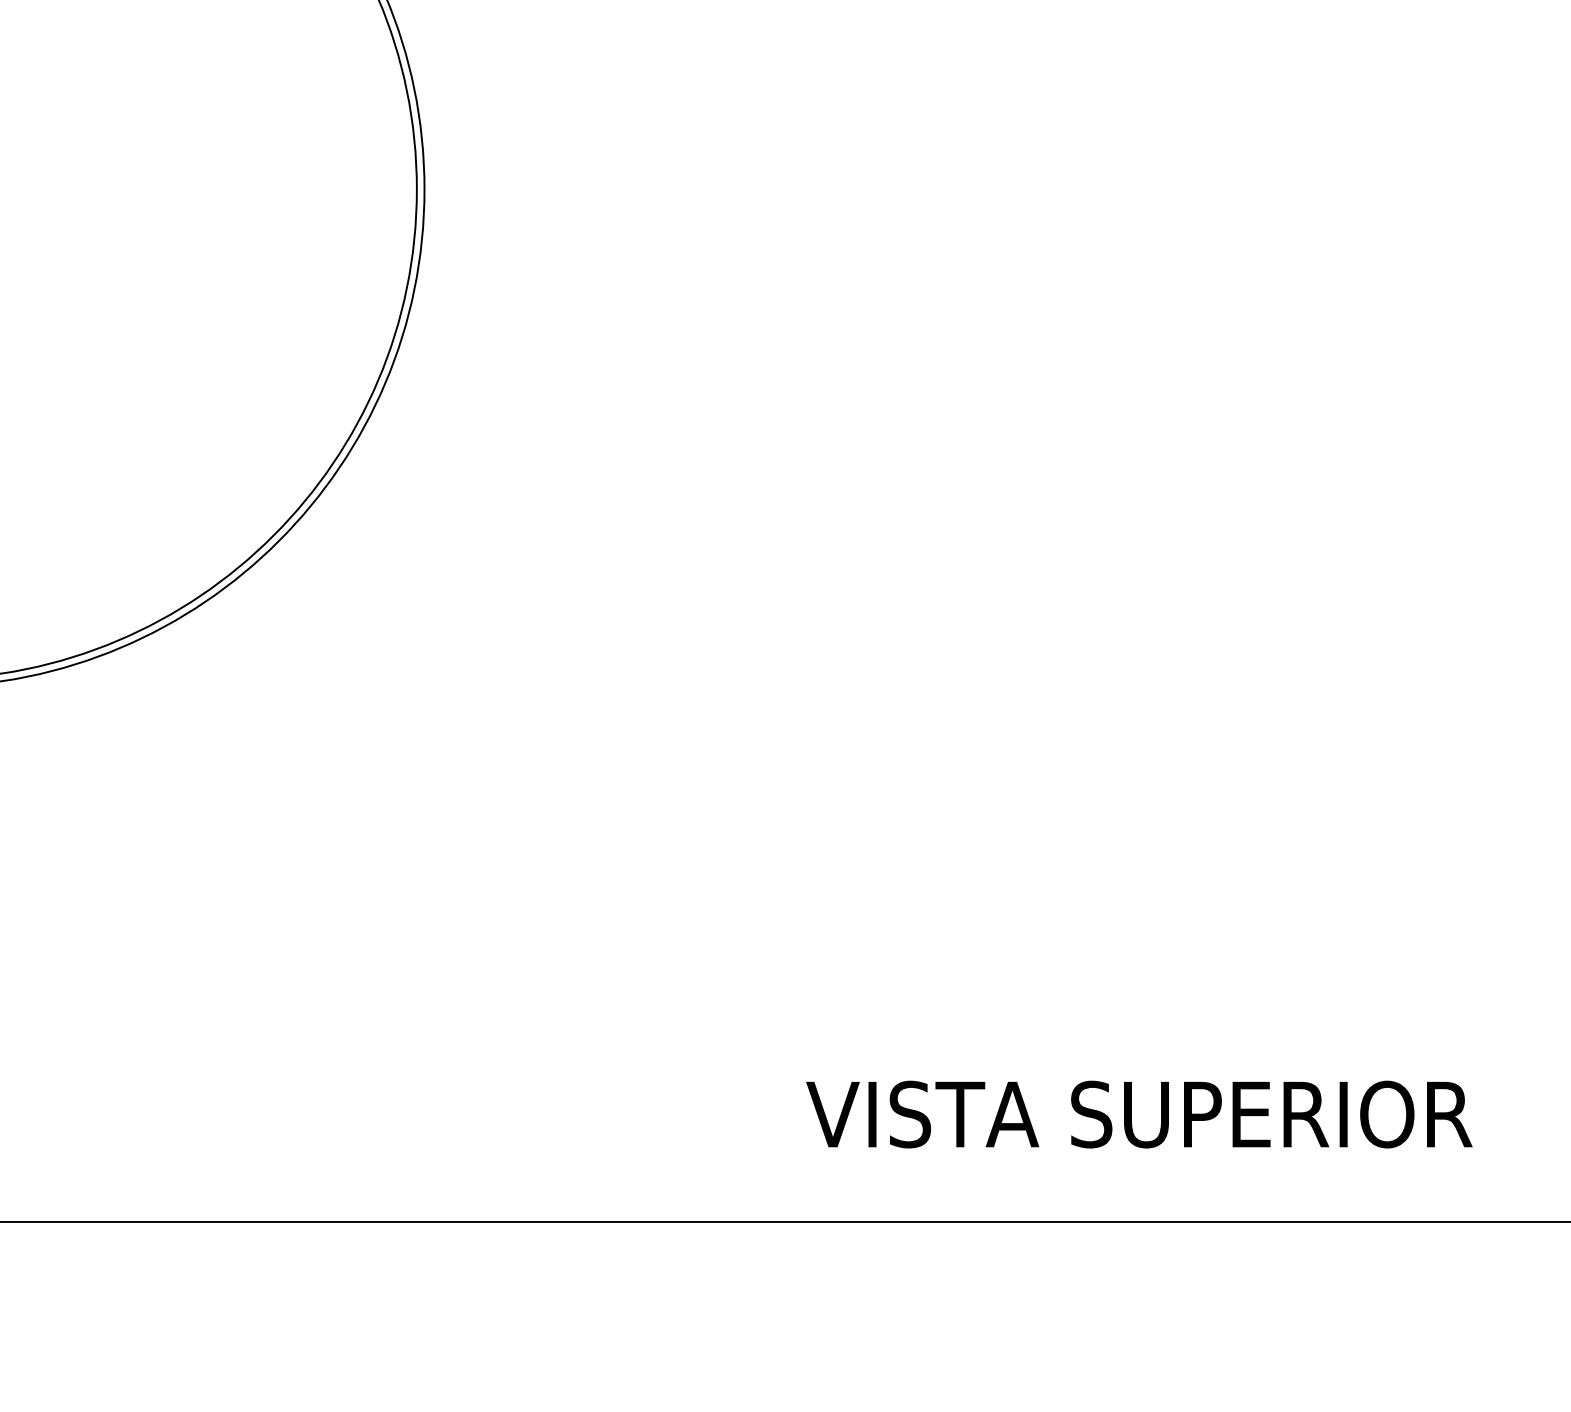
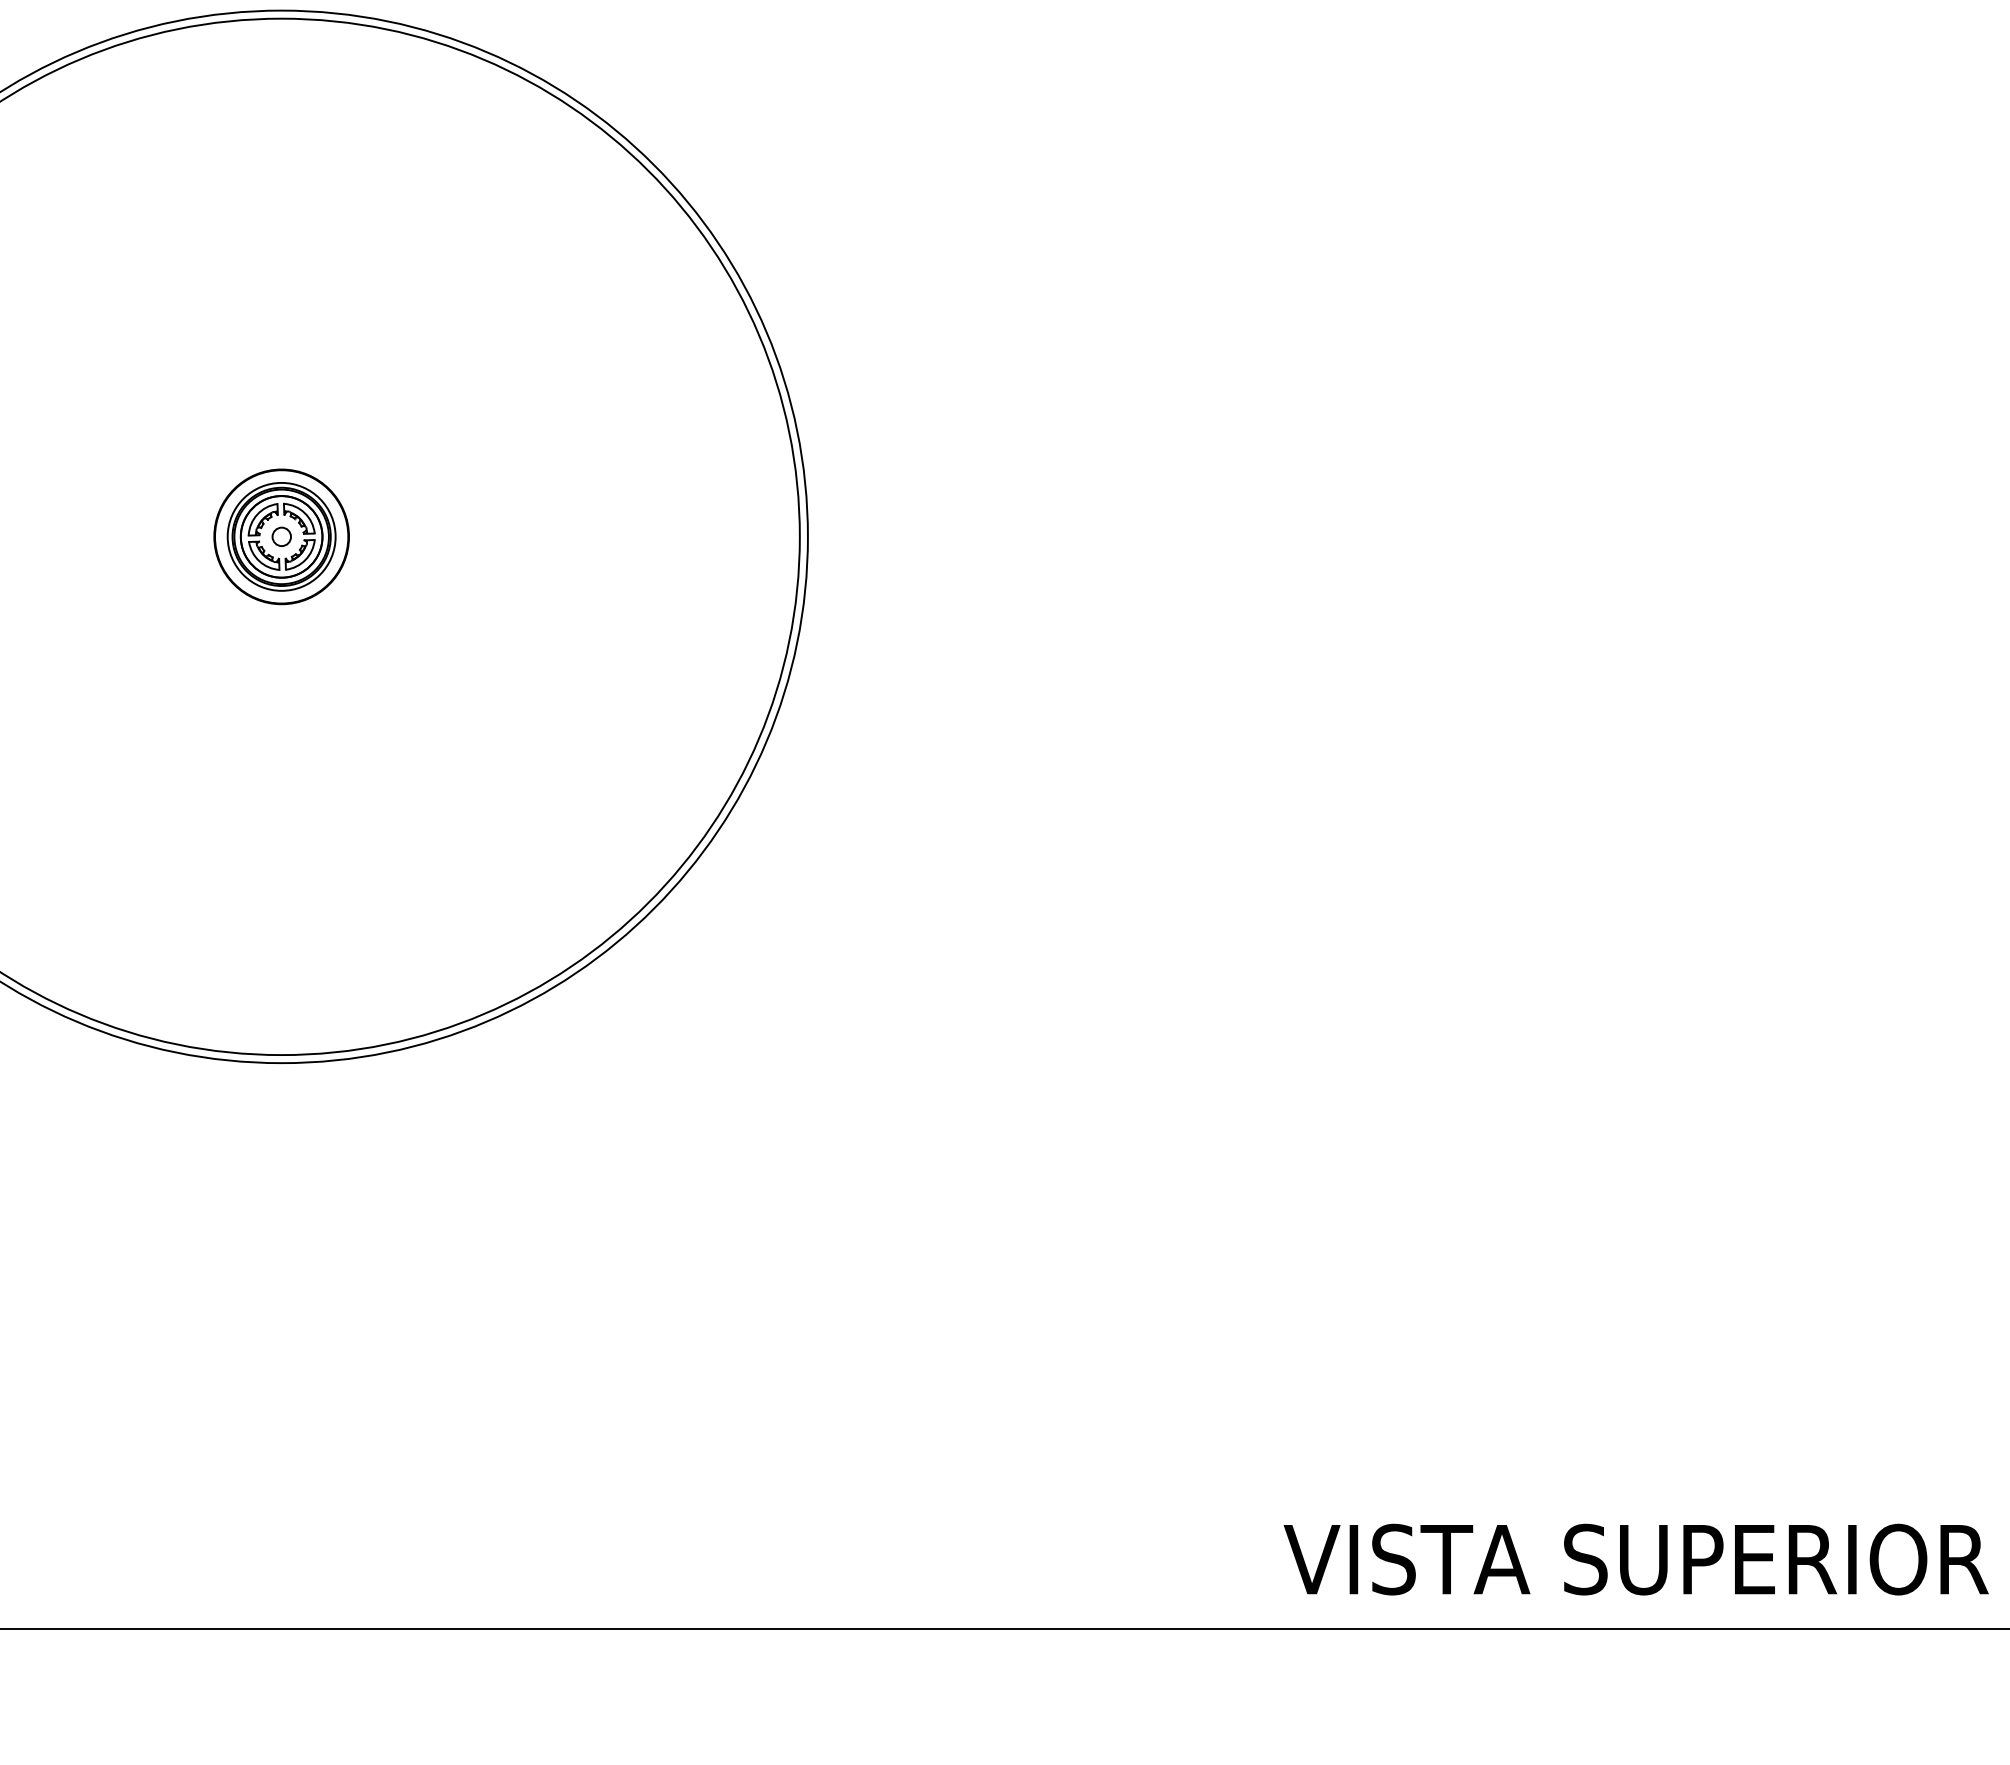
text: (1138, 1114) -> (1635, 1559), moved

